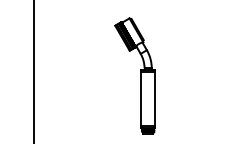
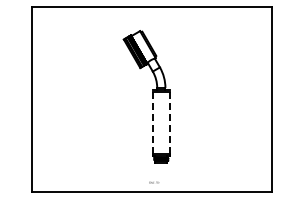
line: (141, 98) -> (153, 122), solid -> dashed
line: (155, 98) -> (169, 122), solid -> dashed

